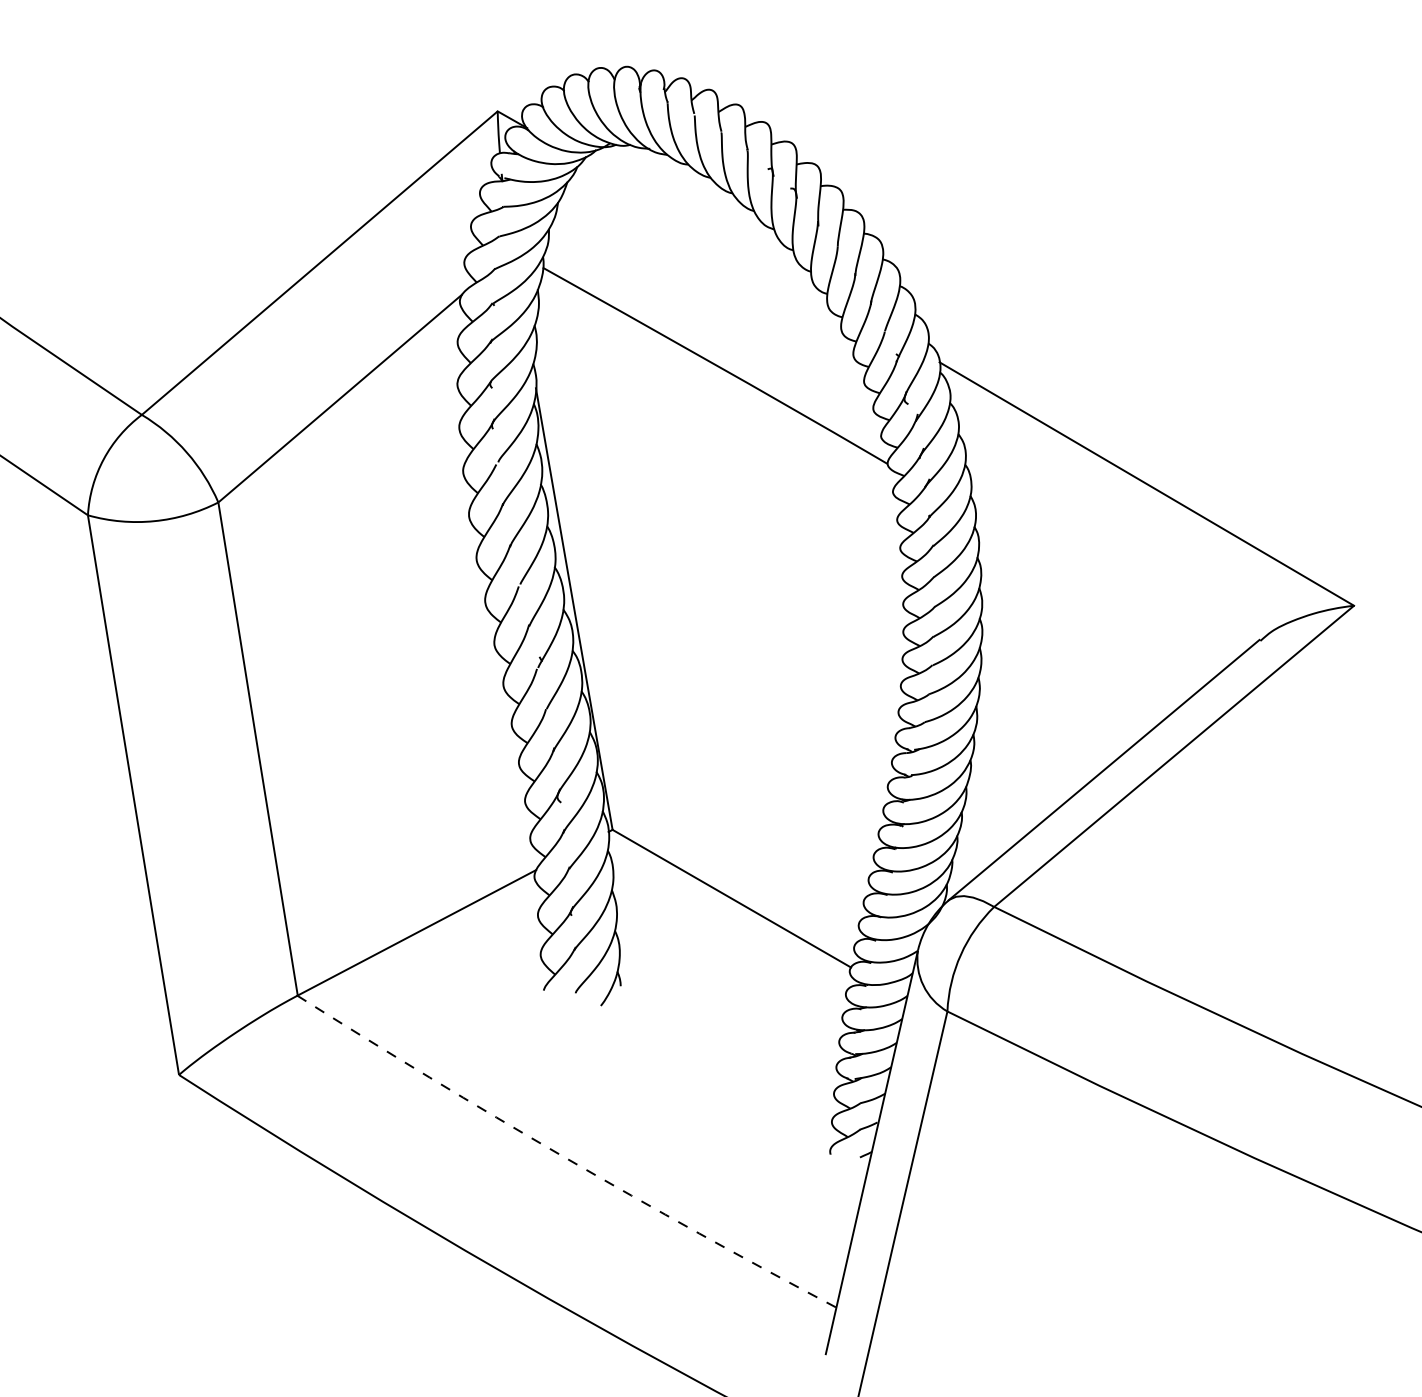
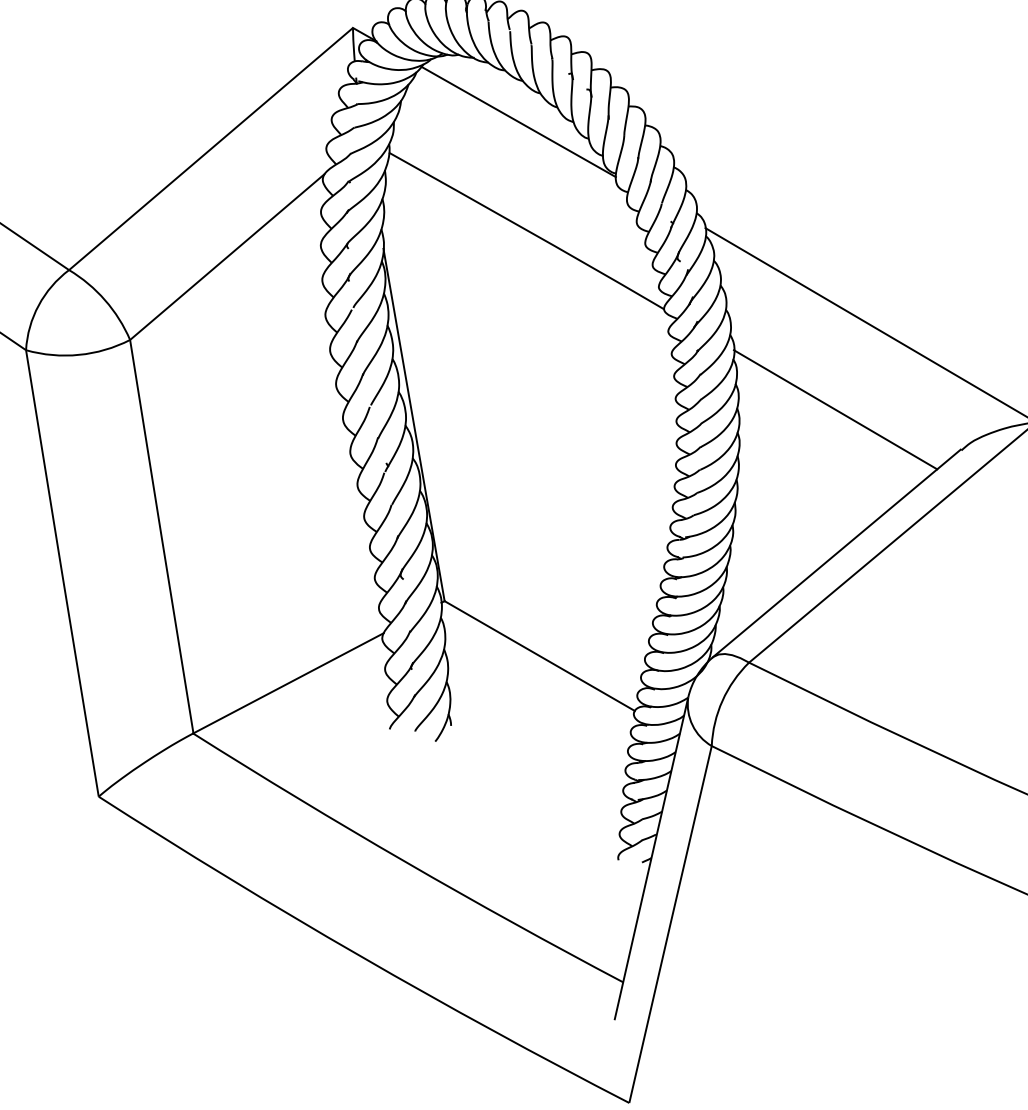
line: (705, 229) -> (518, 122), added
line: (1102, 589) -> (835, 409), added
arc: (563, 1156) -> (405, 861), dashed -> solid

